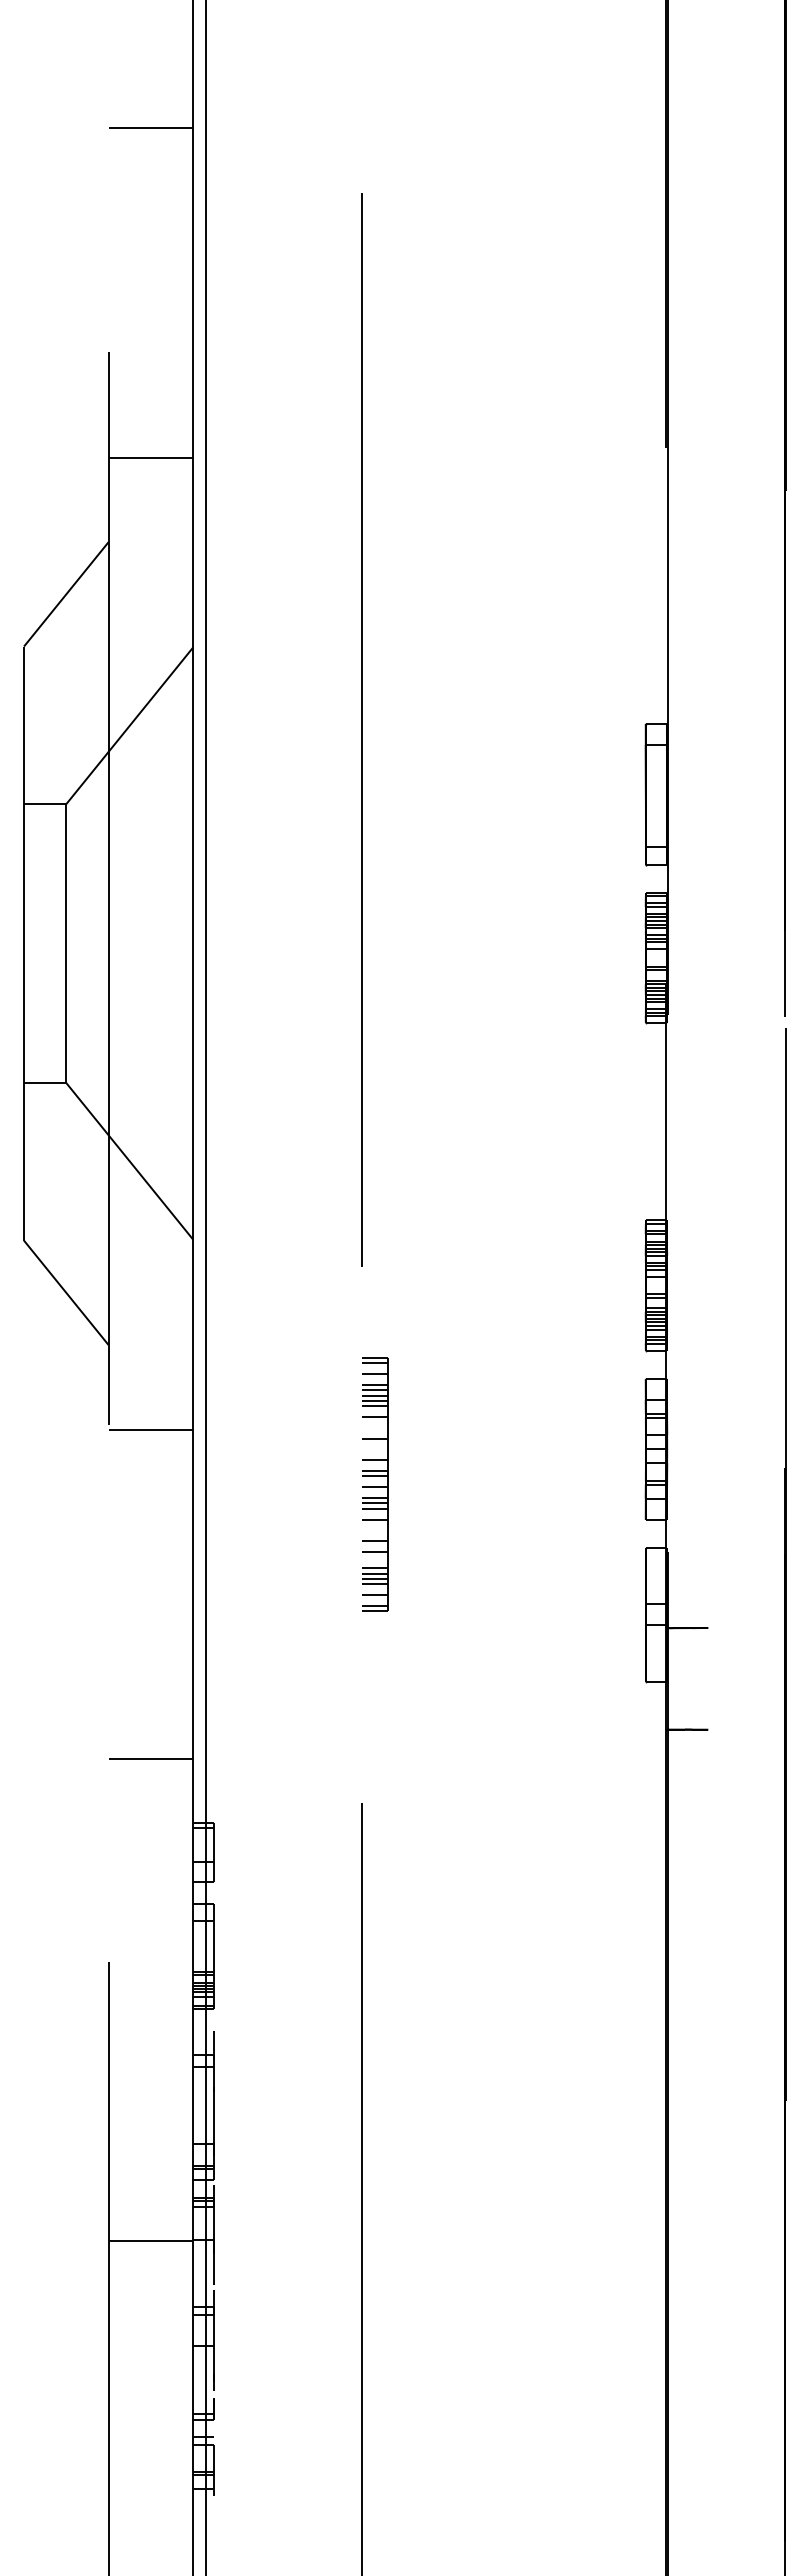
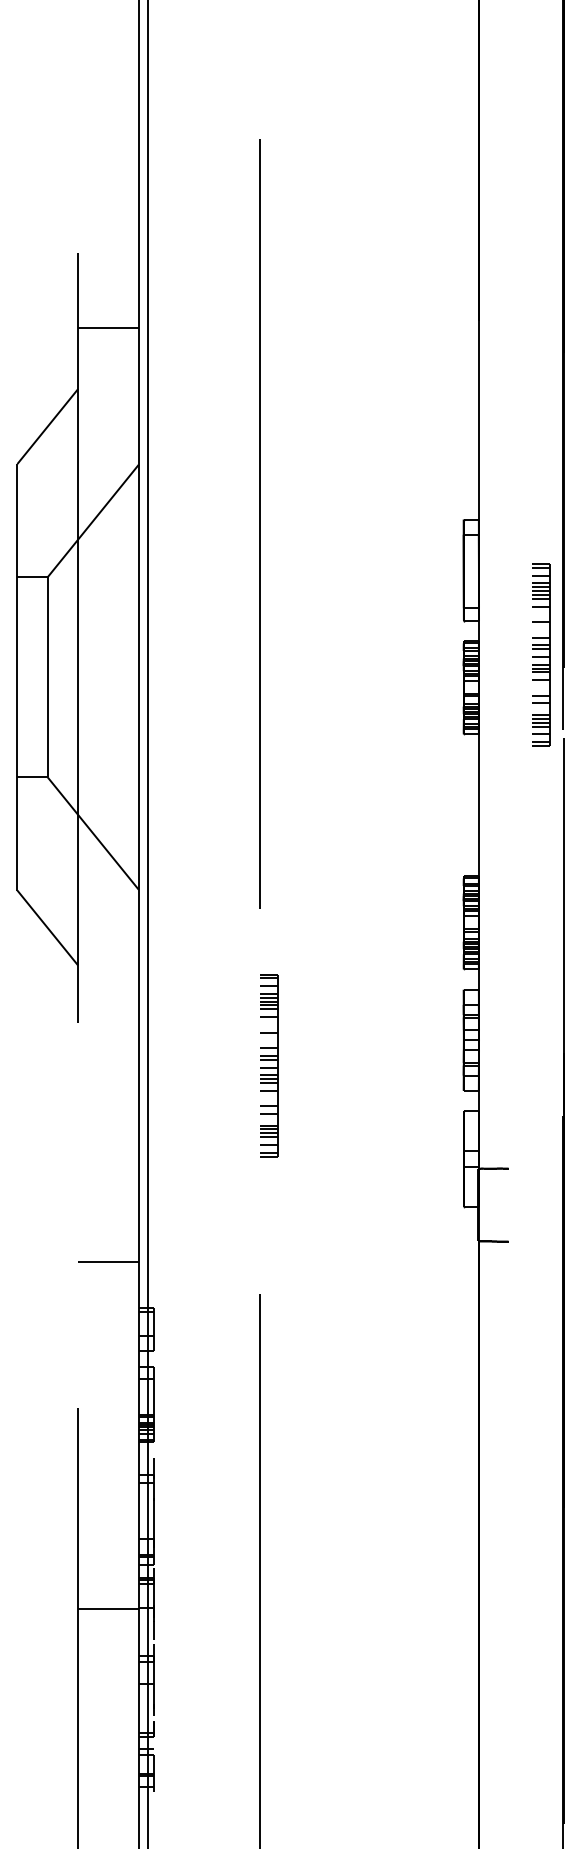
line: (150, 128) -> (108, 92), removed
part: (754, 912) -> (541, 654), added
line: (150, 1429) -> (108, 1026), removed

